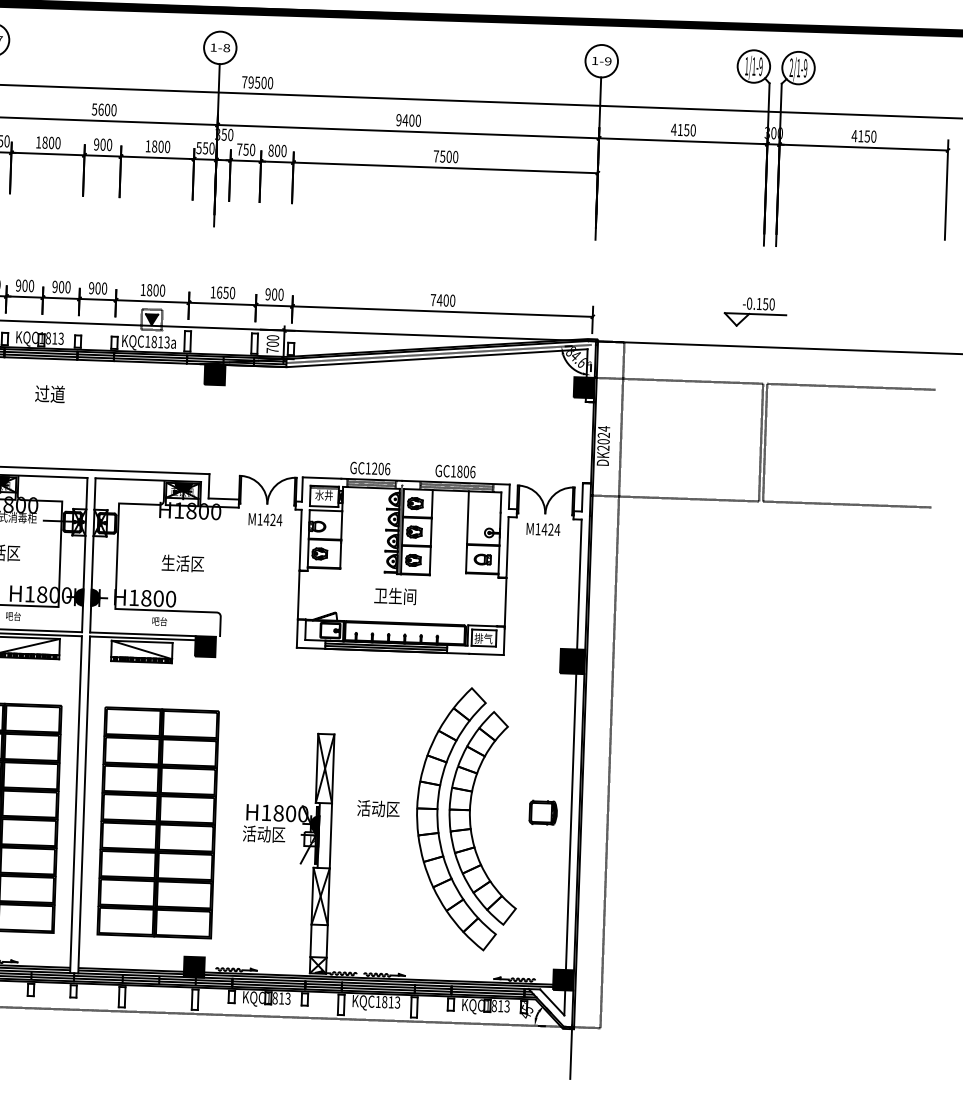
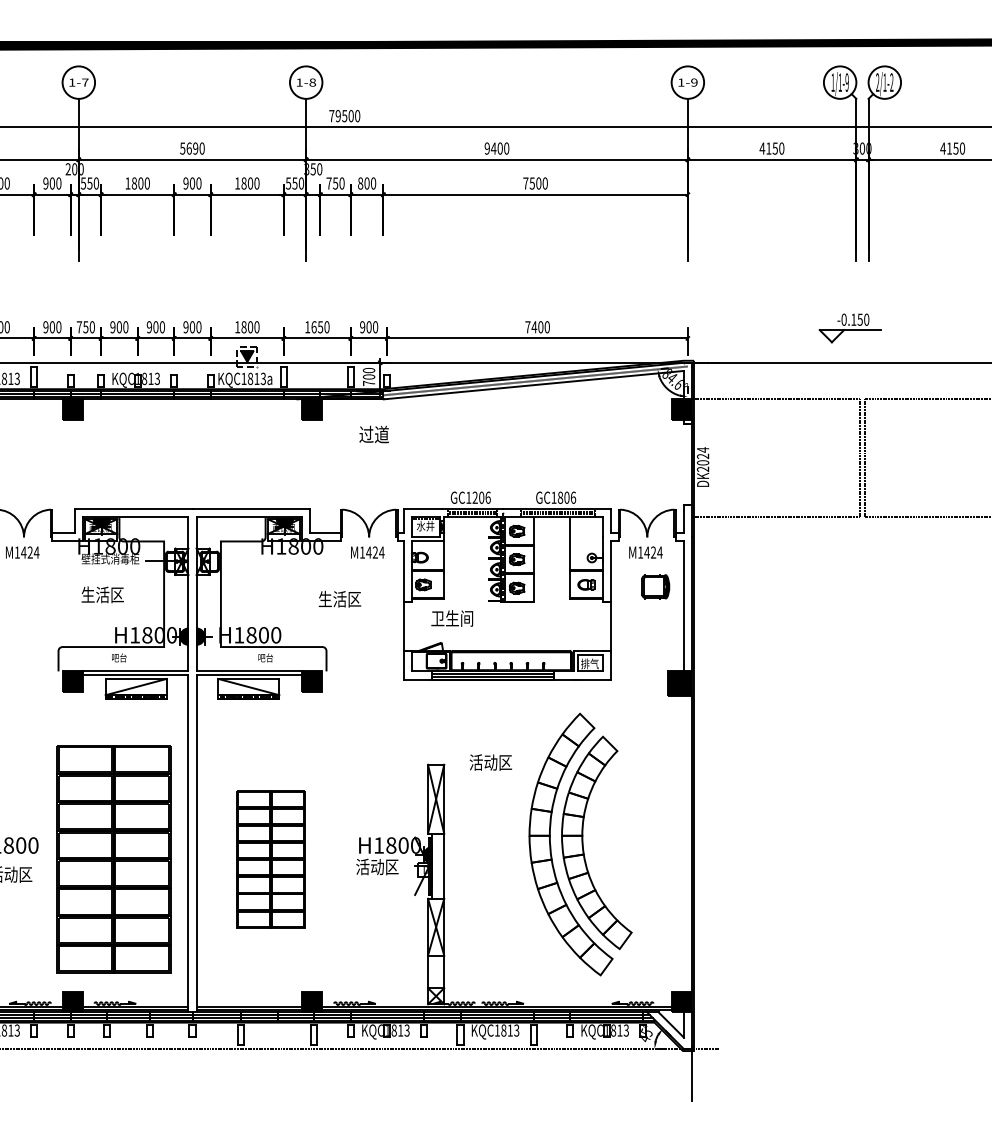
text: (805, 68) -> (891, 82), 2/1-9 -> 2/1-2
text: (107, 109) -> (195, 148), 5600 -> 5690
text: (49, 394) -> (373, 434), moved
text: (182, 562) -> (339, 598), moved
text: (395, 596) -> (452, 618), moved
line: (612, 684) -> (720, 705), removed
text: (378, 808) -> (490, 762), moved
part: (543, 812) -> (655, 586), moved
line: (570, 821) -> (683, 843), removed
part: (157, 823) -> (270, 859), size x0.6

